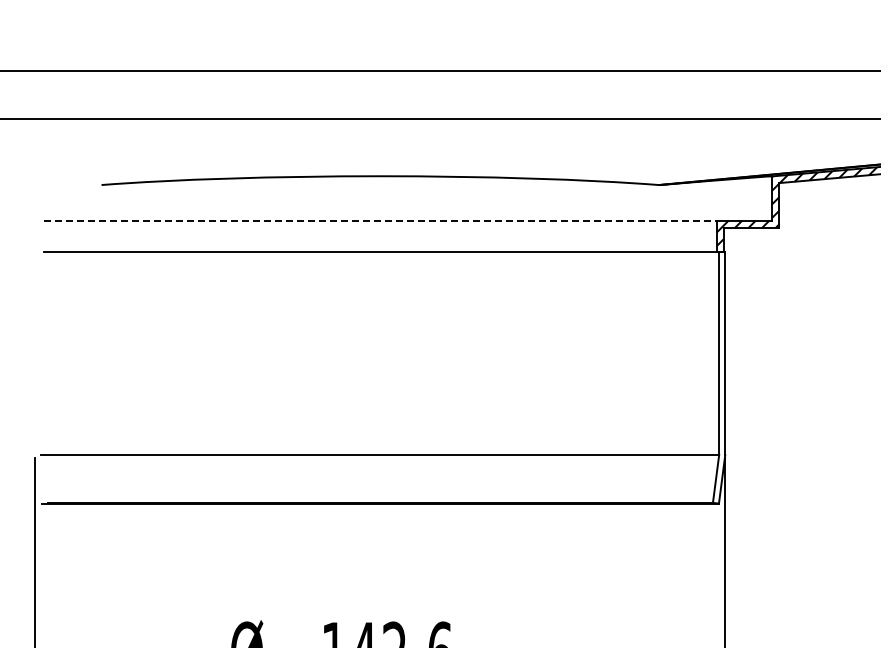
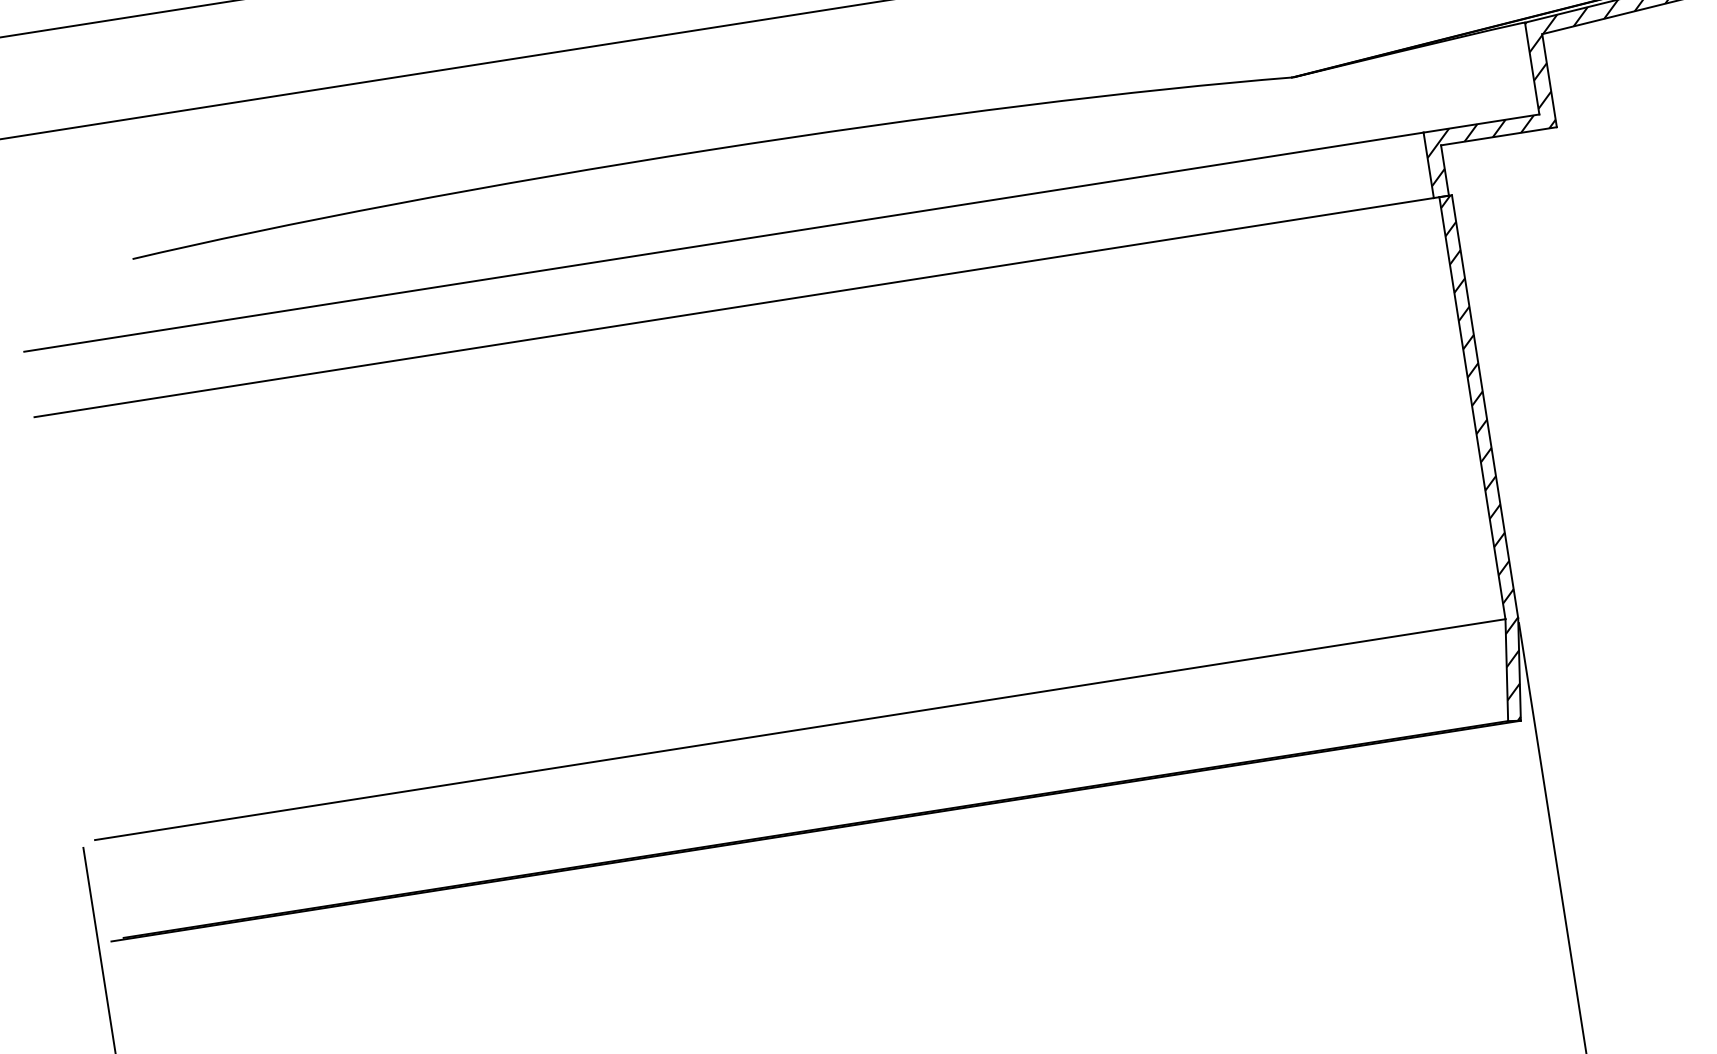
line: (380, 220) -> (724, 241), dashed -> solid
hatch: (719, 377) -> (1480, 458), added

